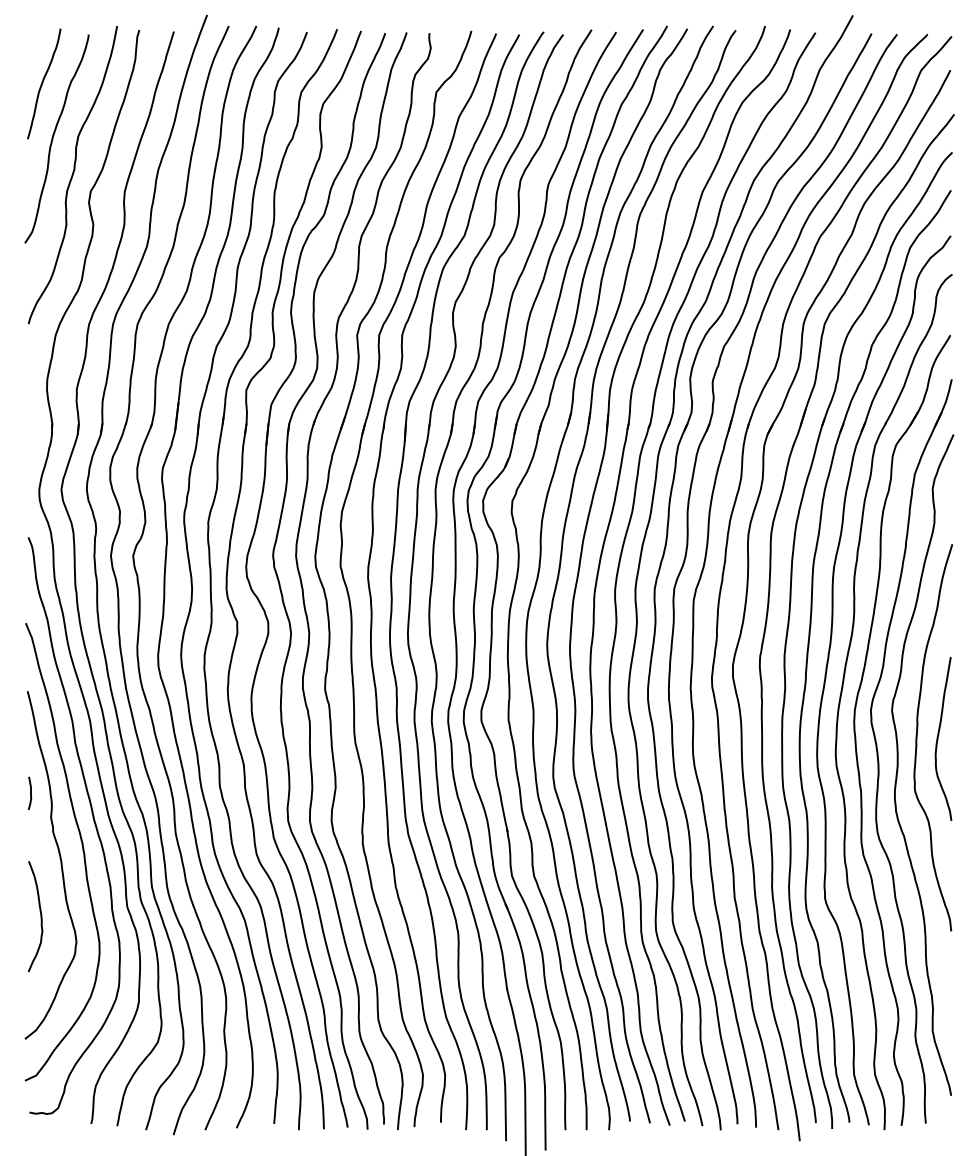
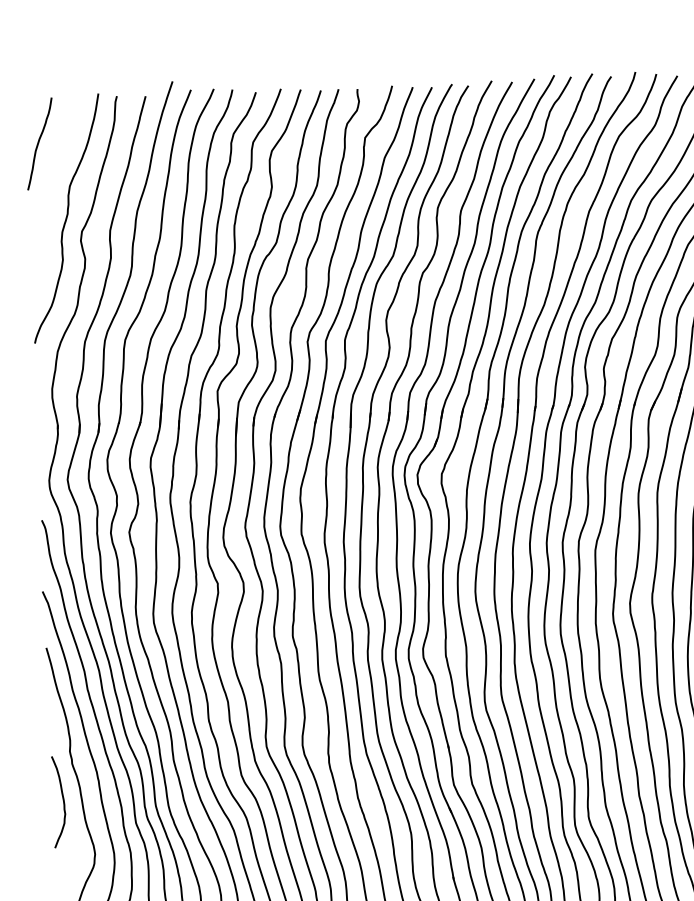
curve: (53, 138) -> (49, 188), removed
curve: (30, 792) -> (52, 731), removed
curve: (40, 916) -> (63, 801), moved

